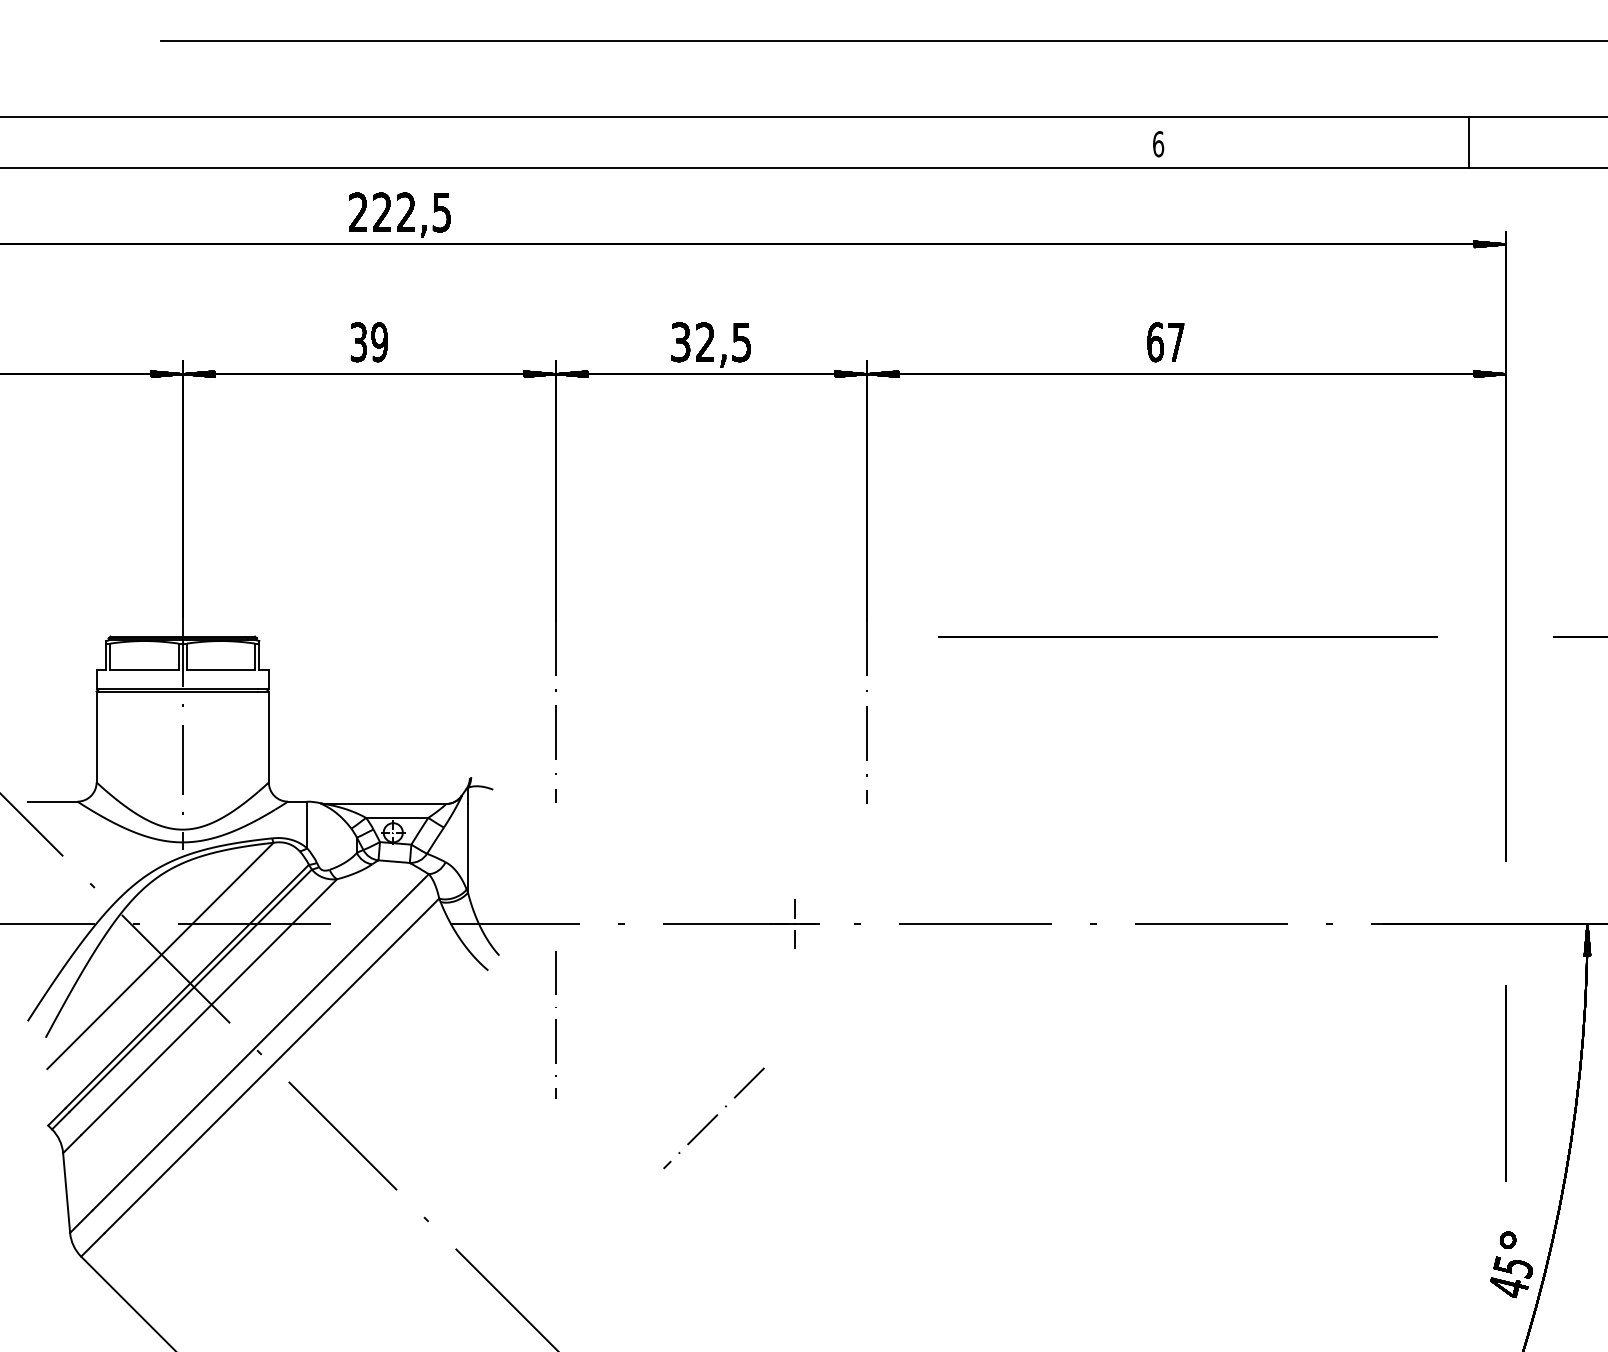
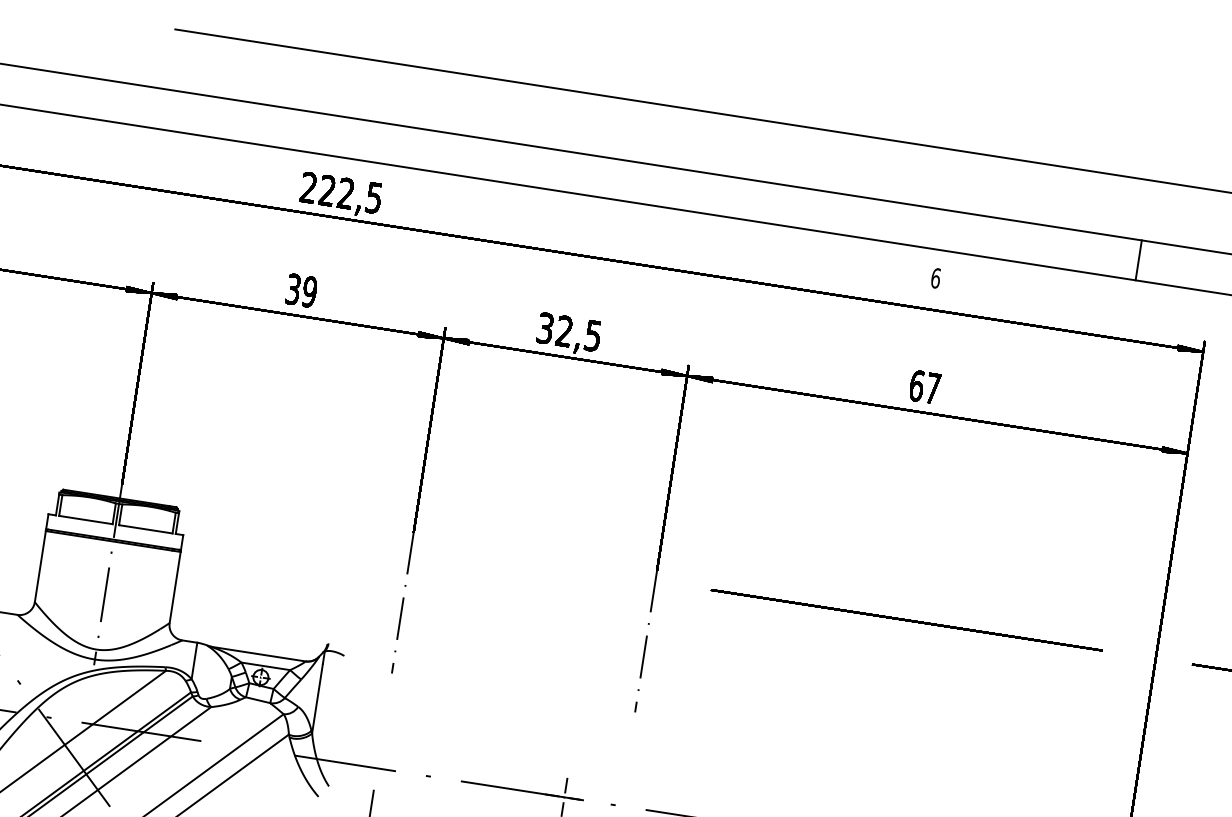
line: (1469, 142) -> (1139, 260), moved
text: (1158, 144) -> (935, 278), moved

